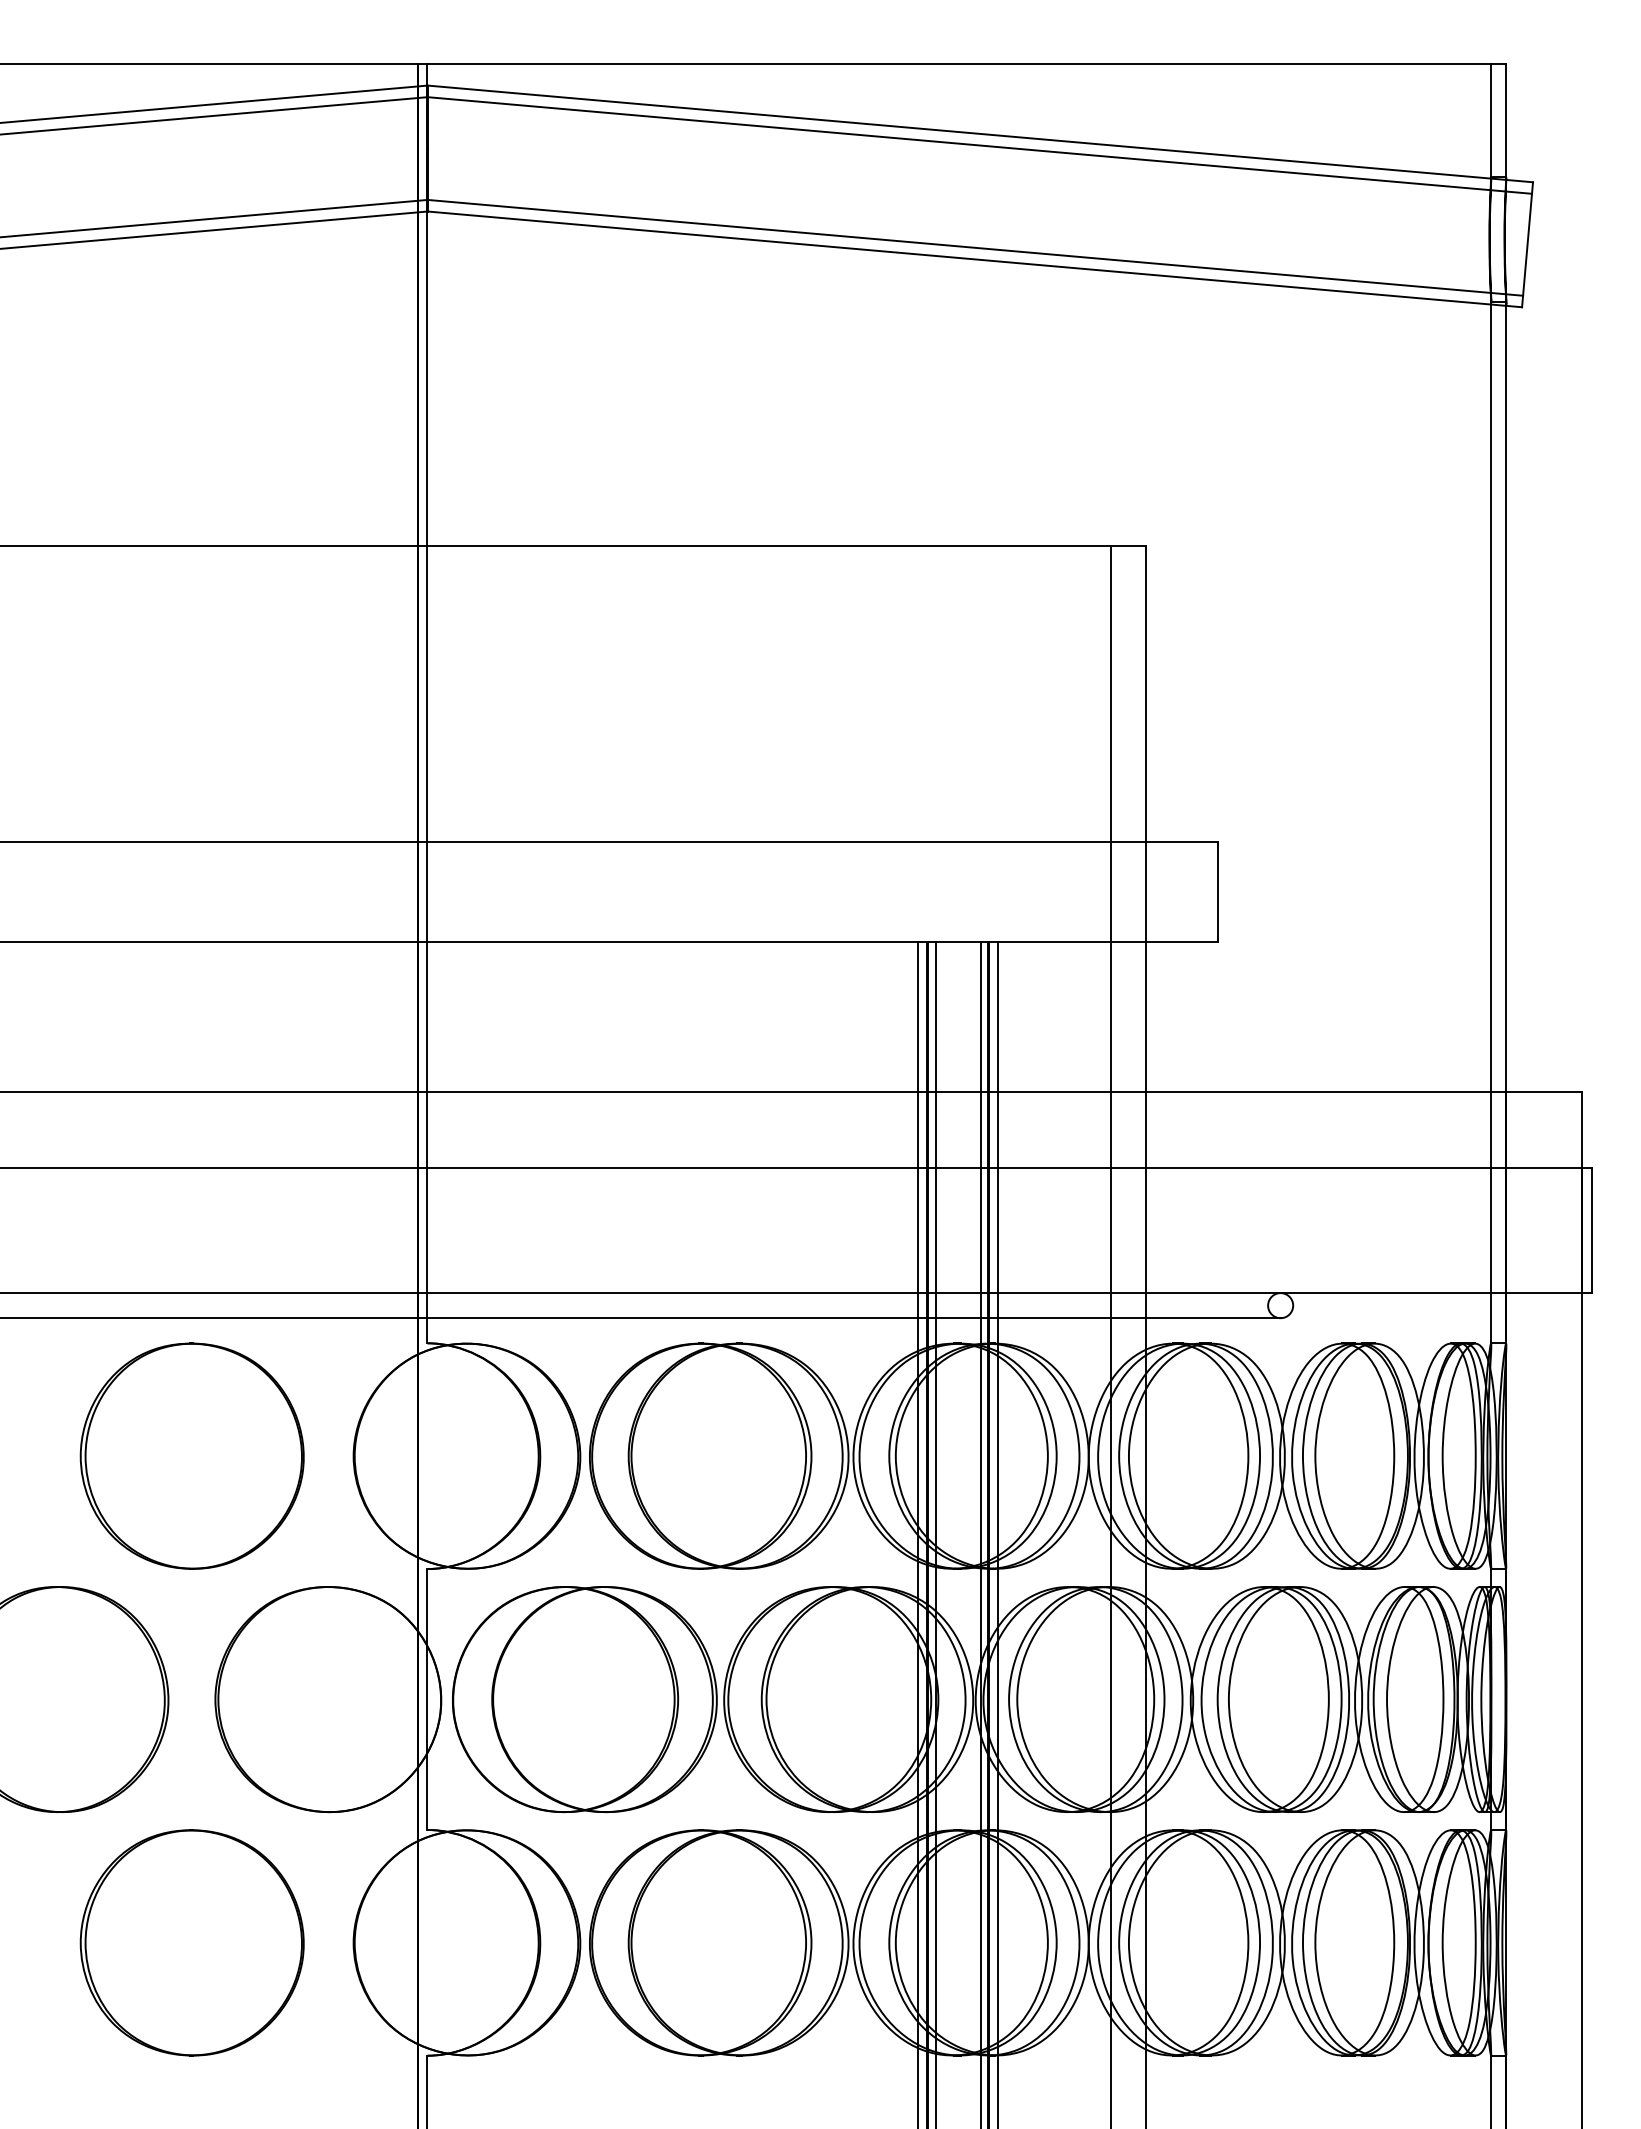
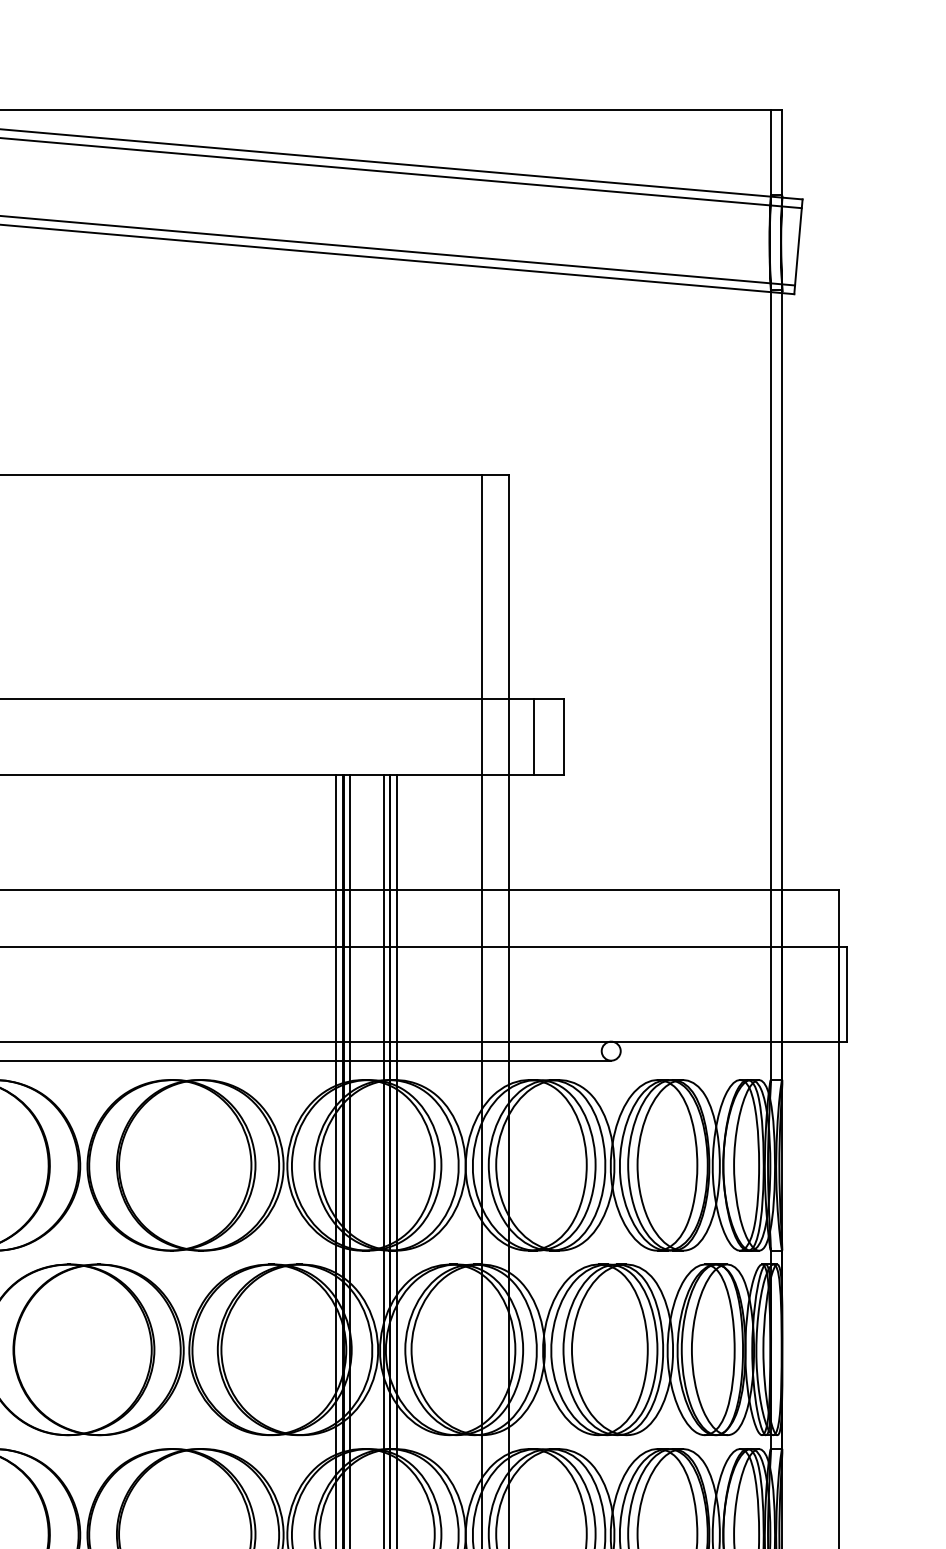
line: (1179, 891) -> (534, 737), added

